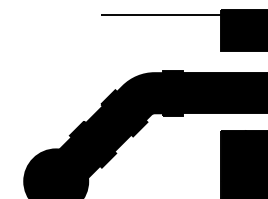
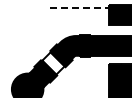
line: (161, 15) -> (79, 7), solid -> dashed
fill: (108, 128) -> (53, 63), removed

